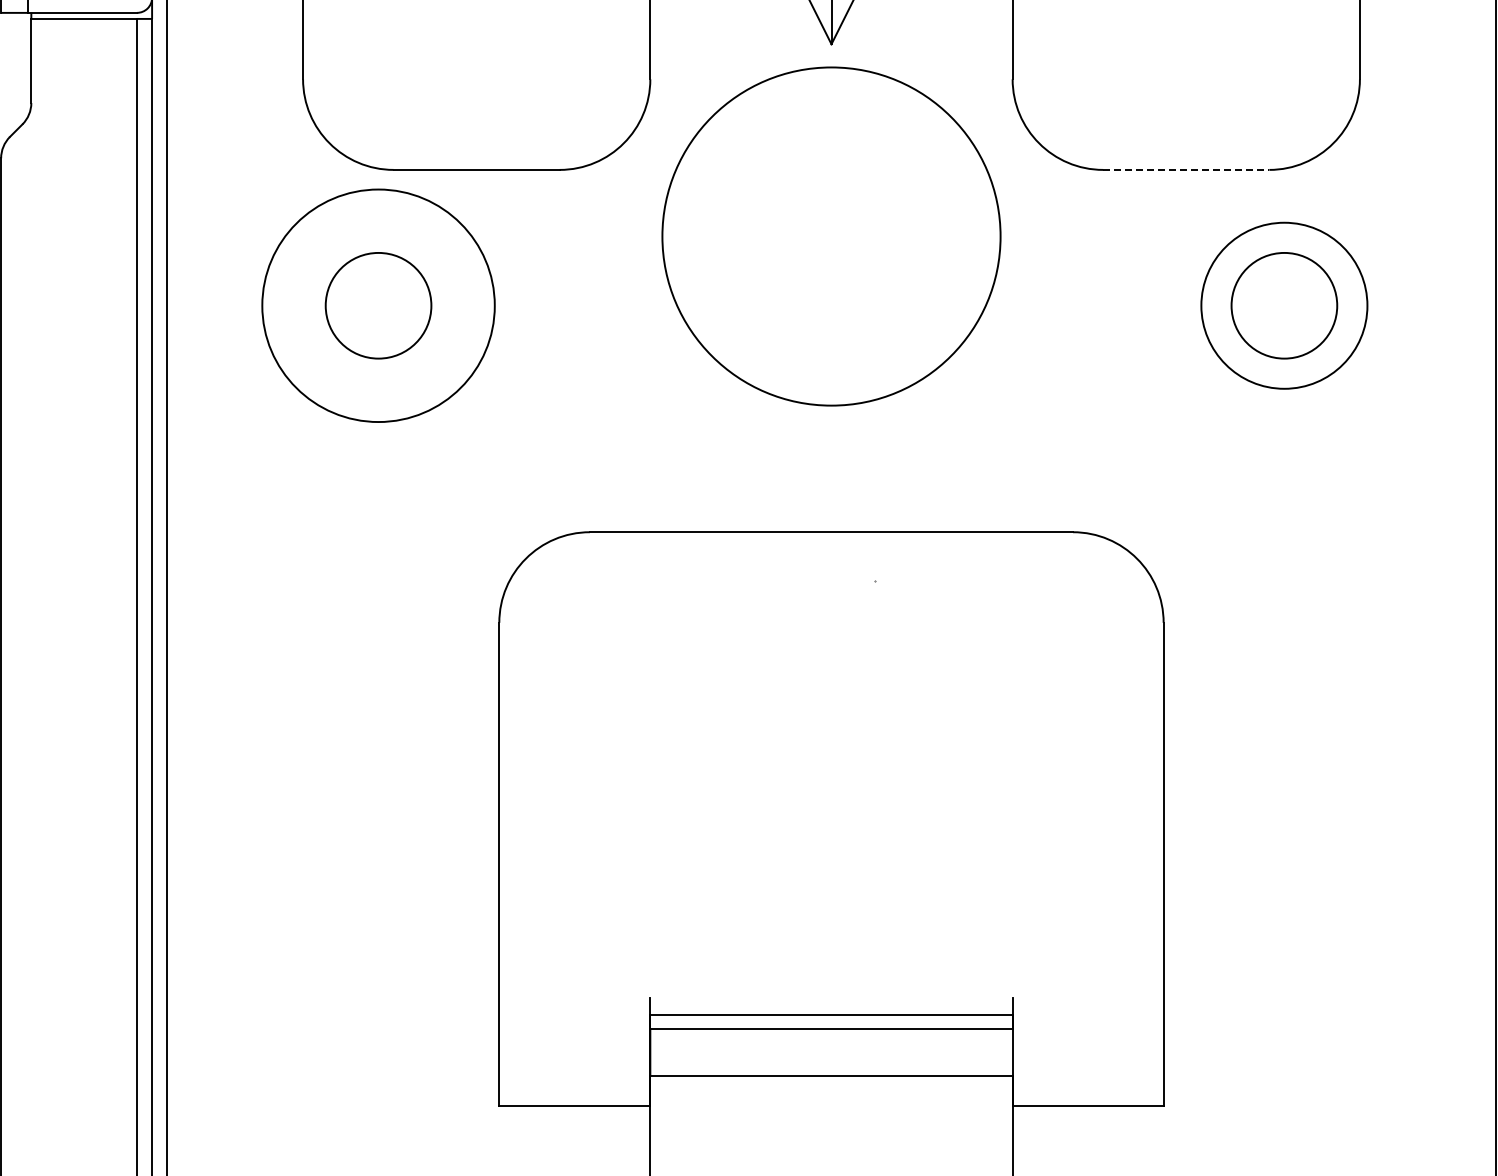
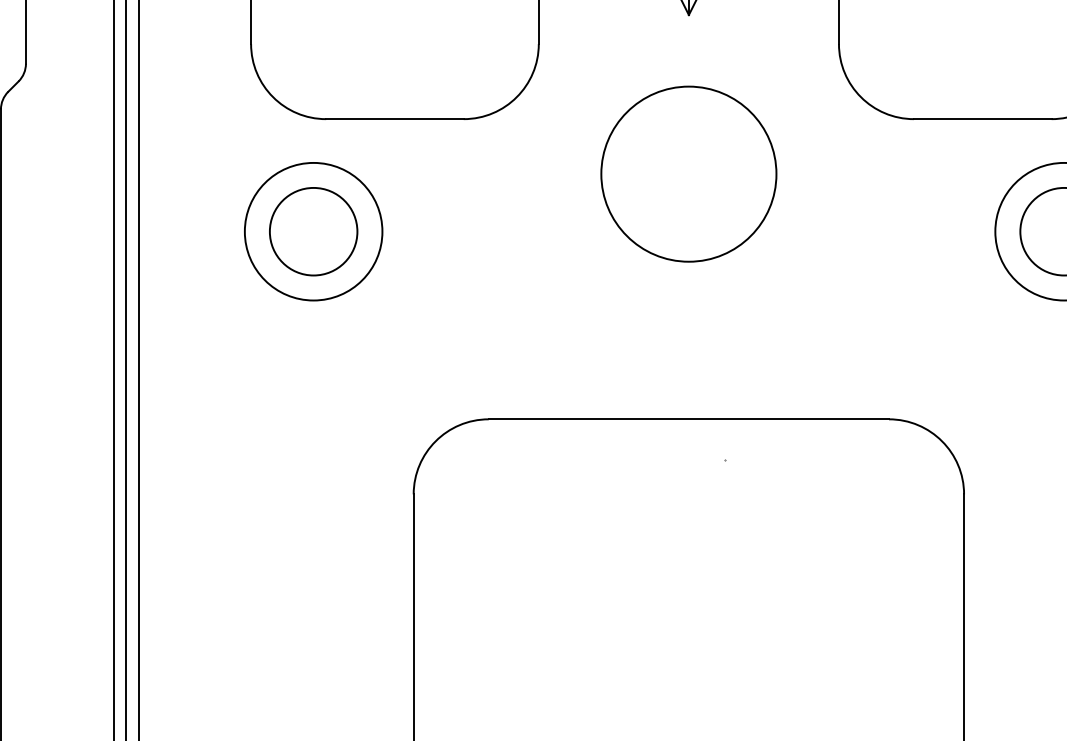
line: (1186, 169) -> (983, 118), dashed -> solid
circle: (831, 235) -> (688, 173), size x0.62
circle: (378, 305) -> (313, 231), size x0.71

